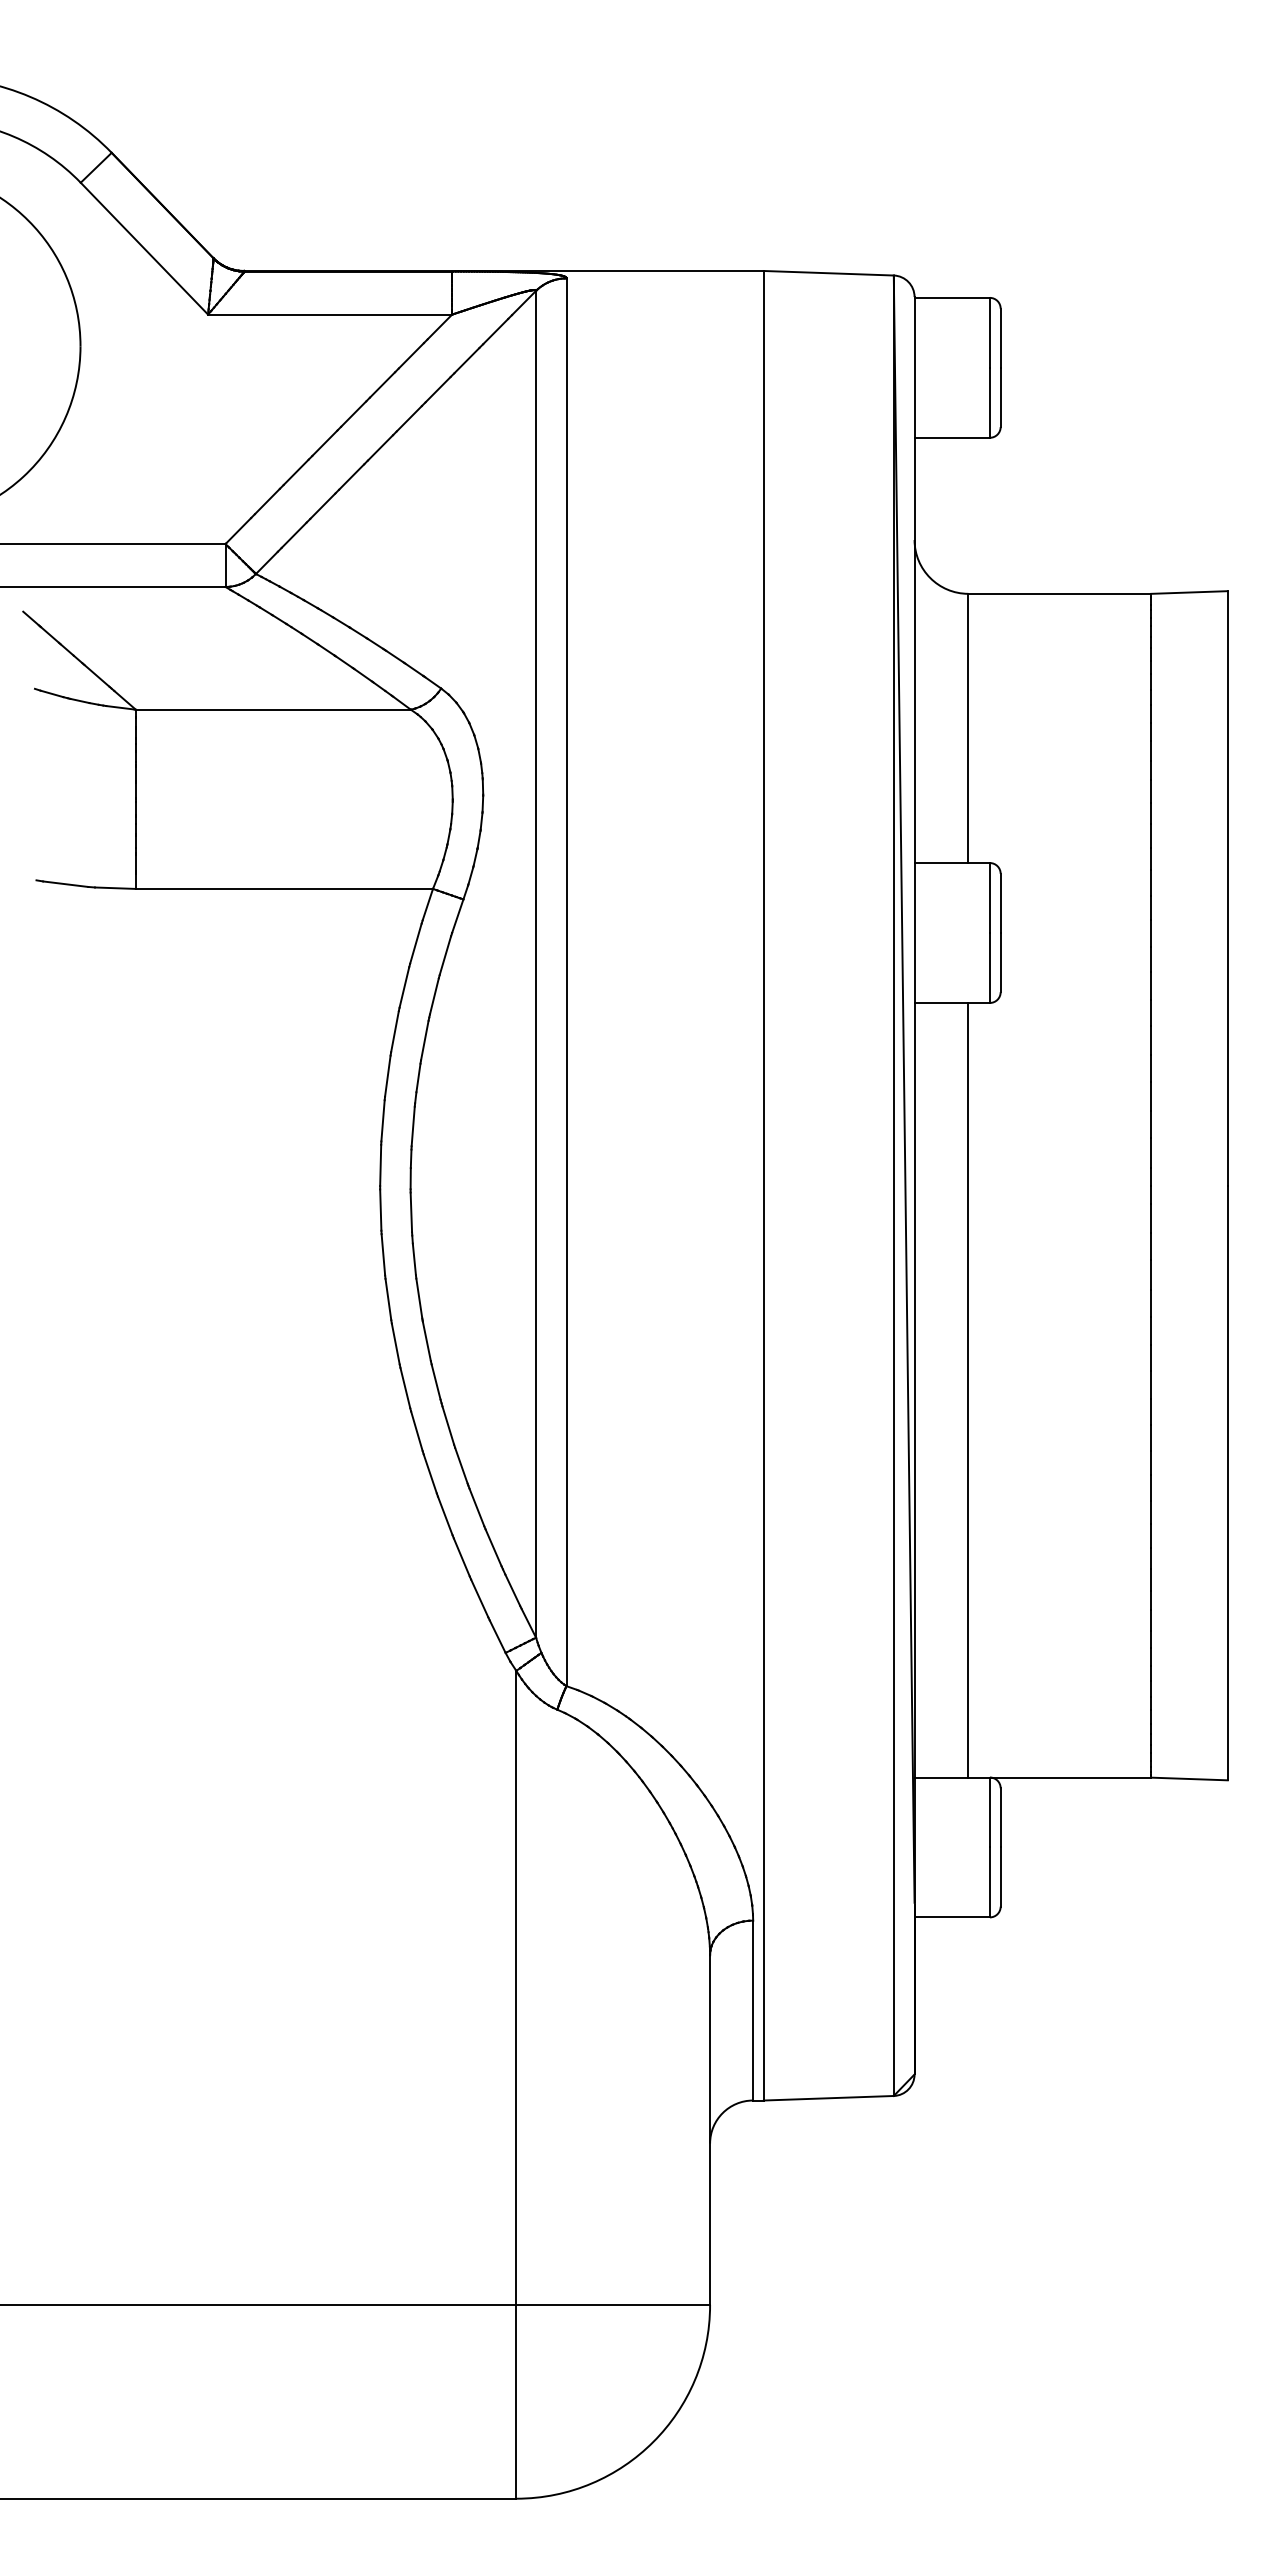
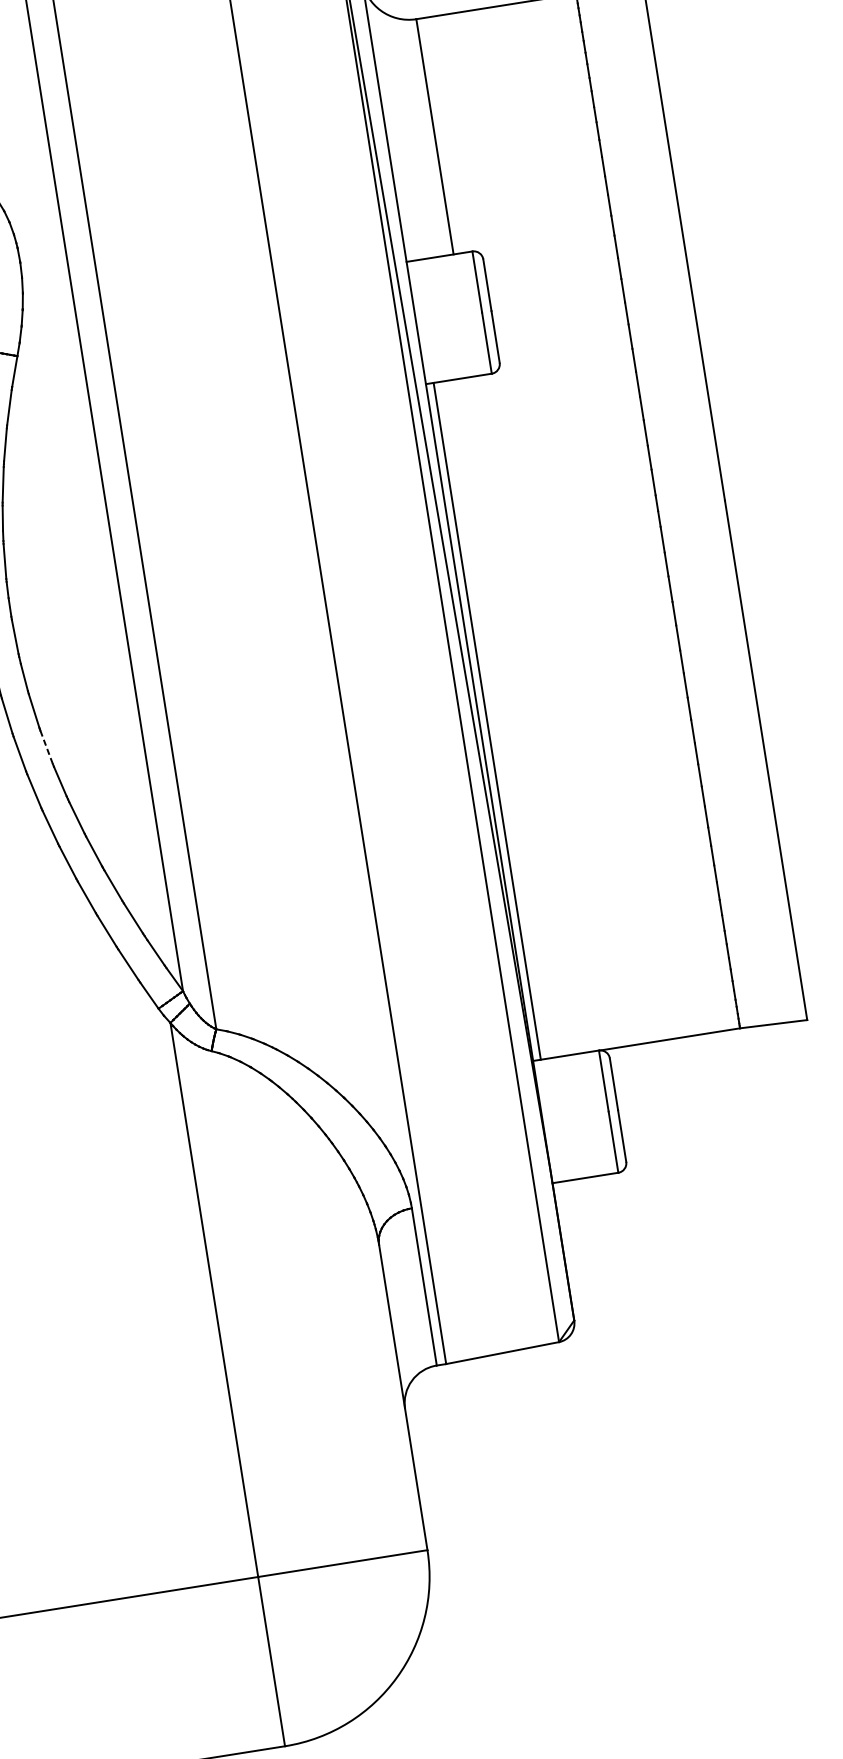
line: (426, 1341) -> (46, 747), solid -> dashed
line: (968, 1389) -> (487, 720), moved

